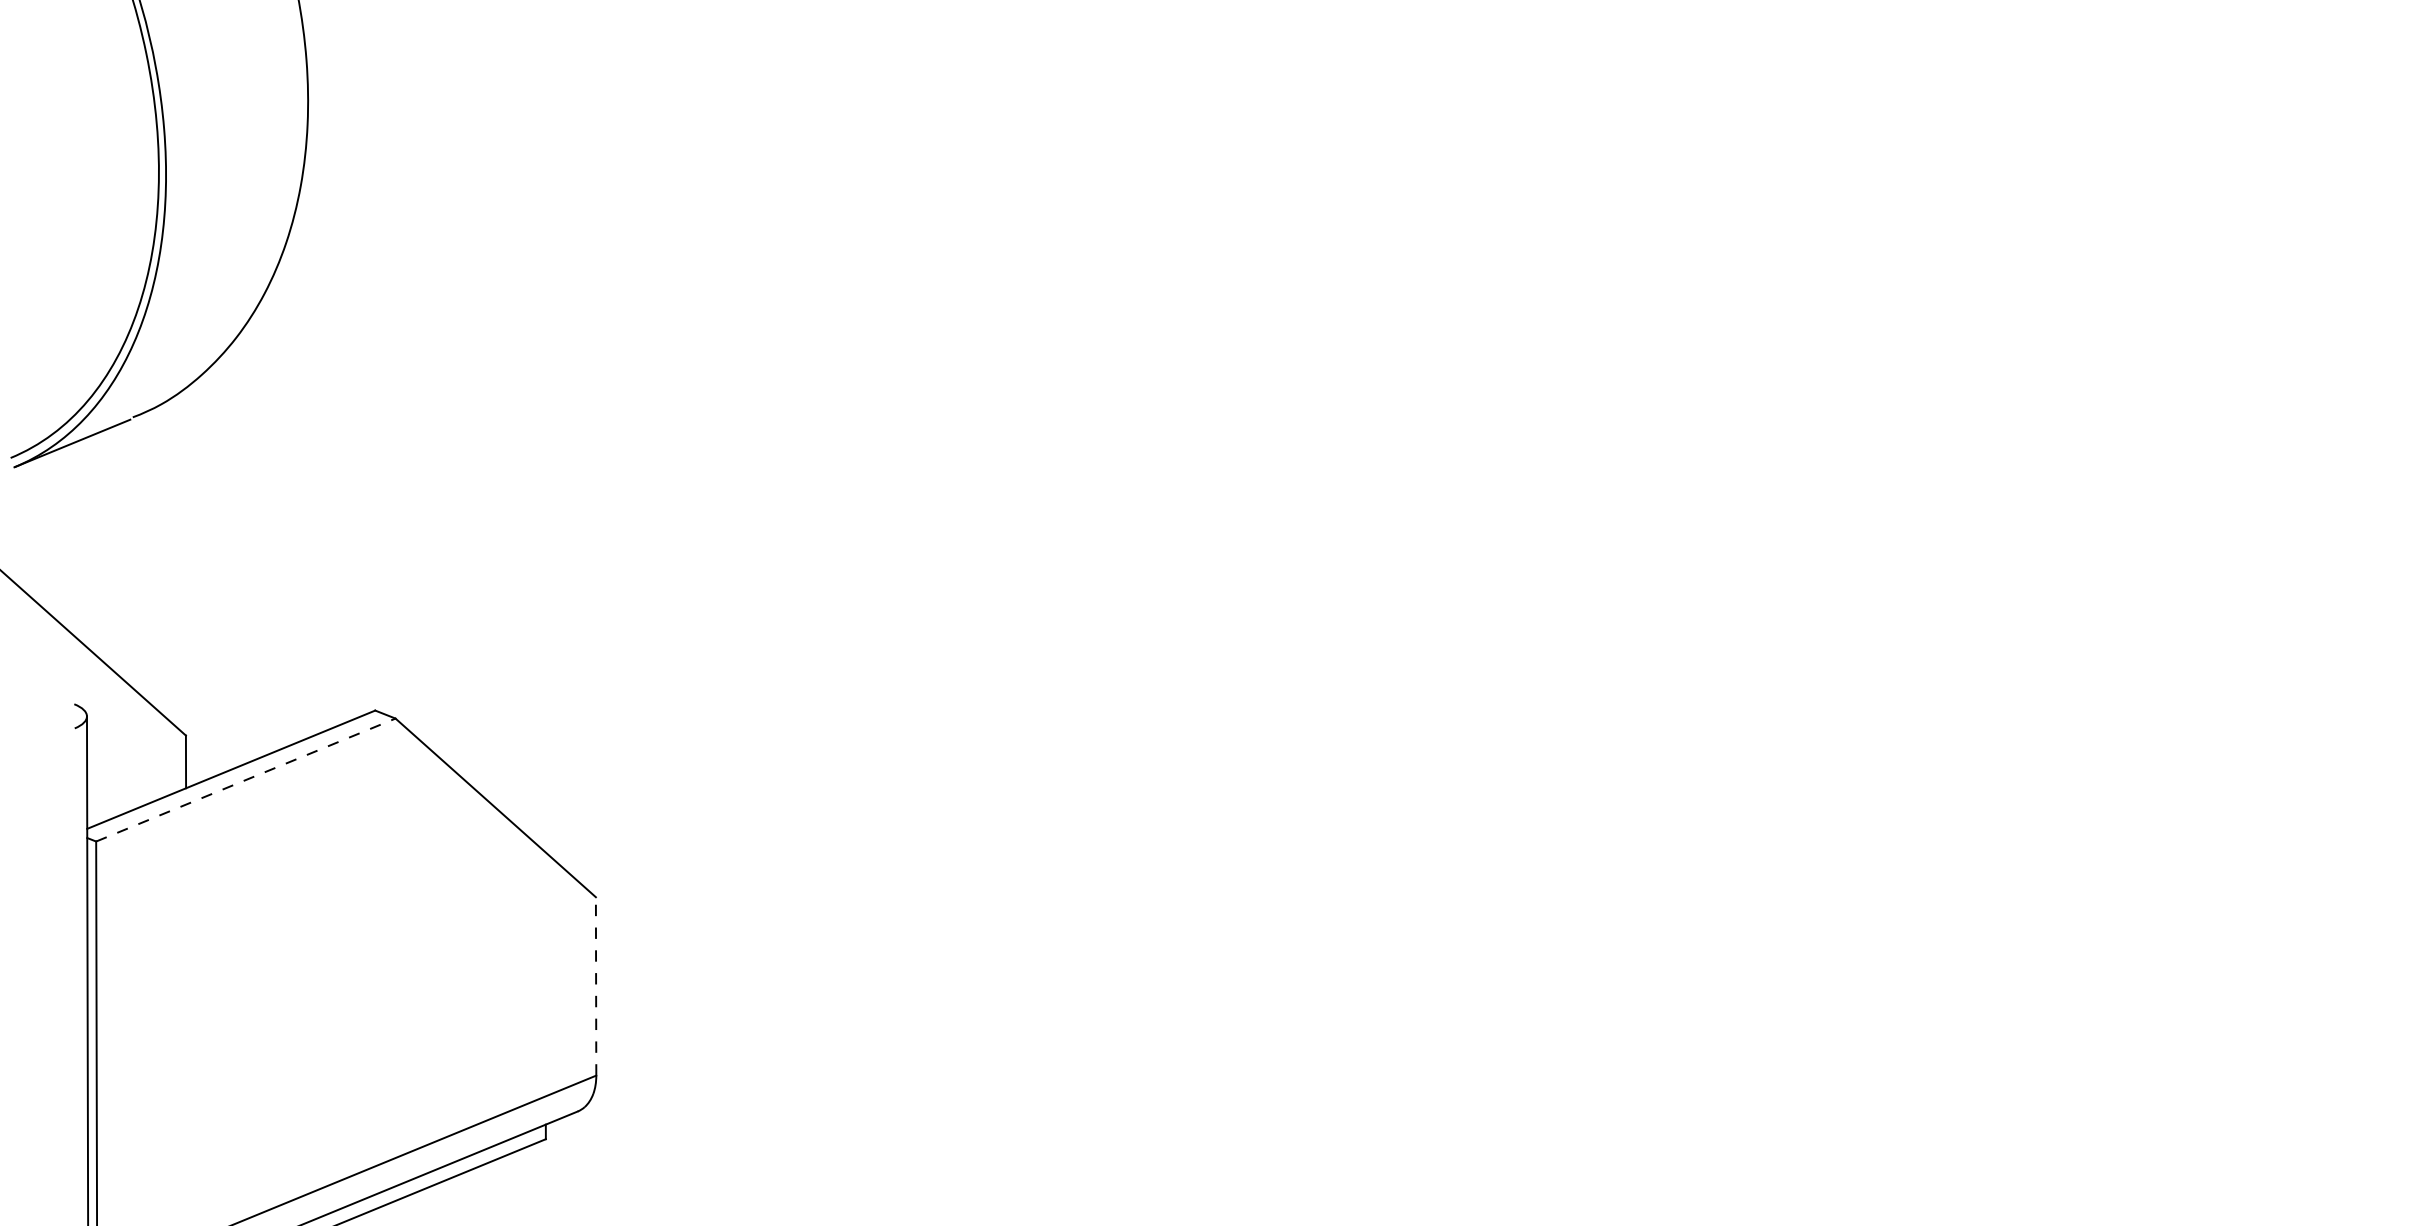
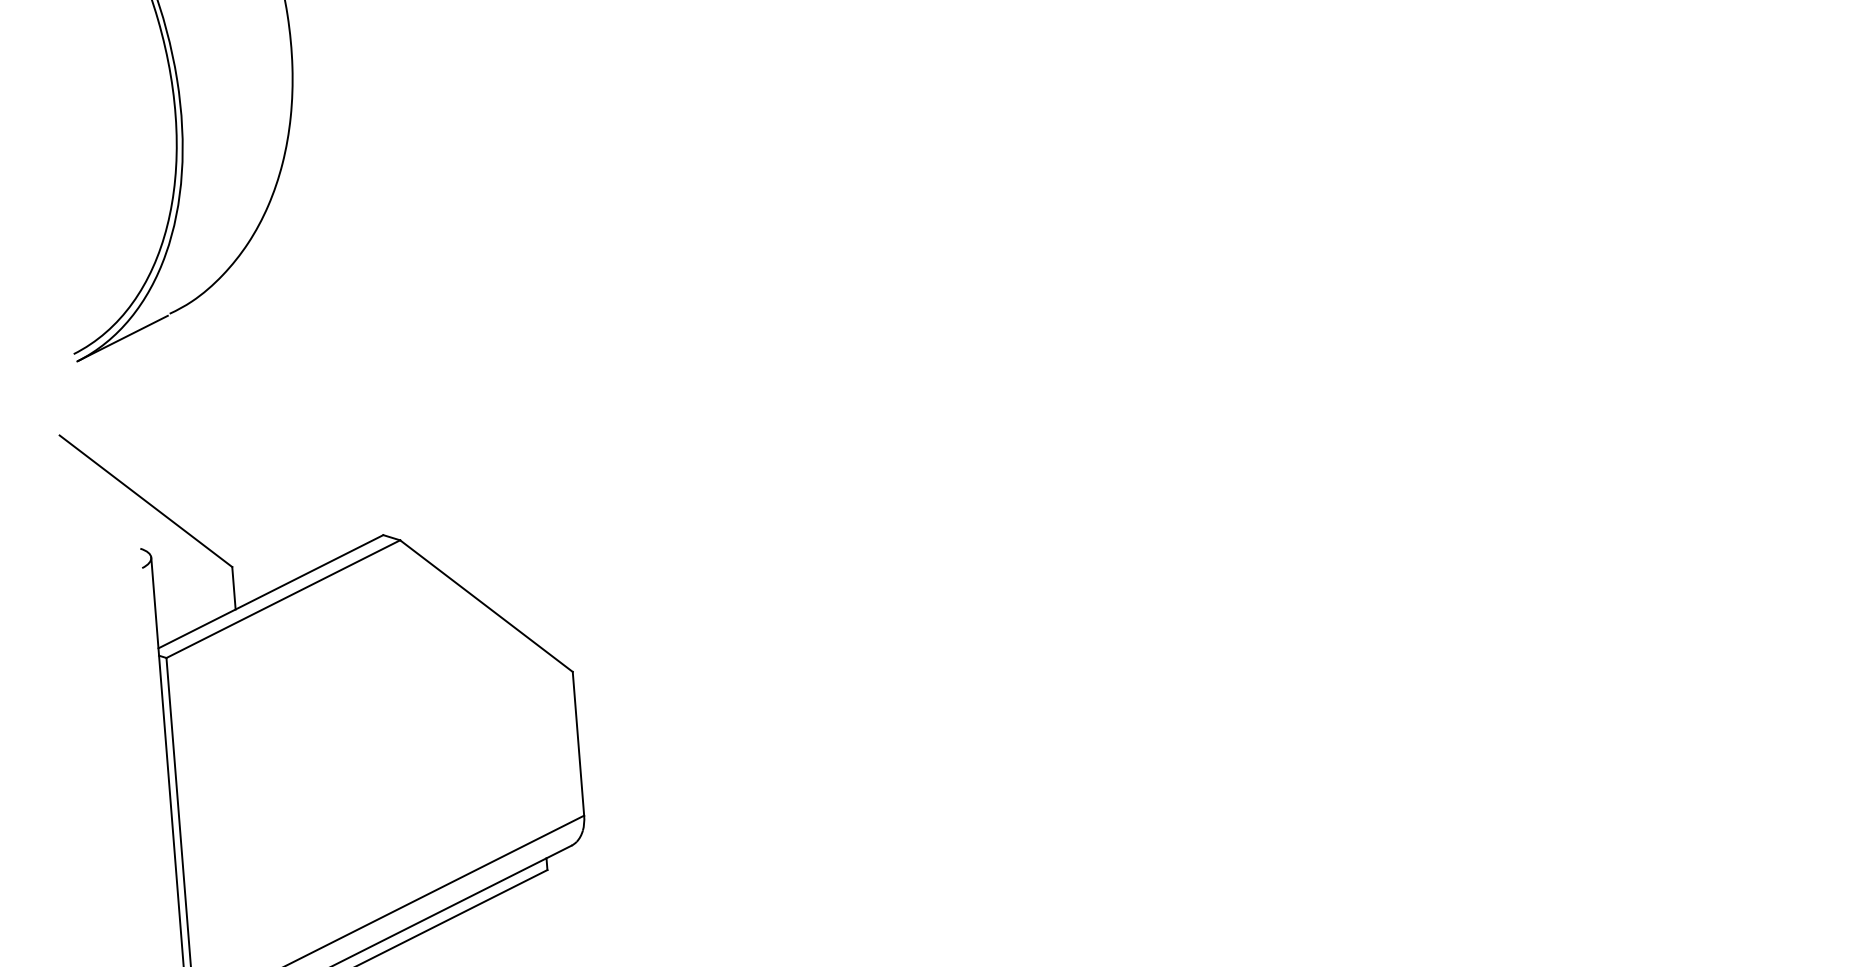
line: (245, 780) -> (283, 599), dashed -> solid
line: (596, 985) -> (578, 743), dashed -> solid

